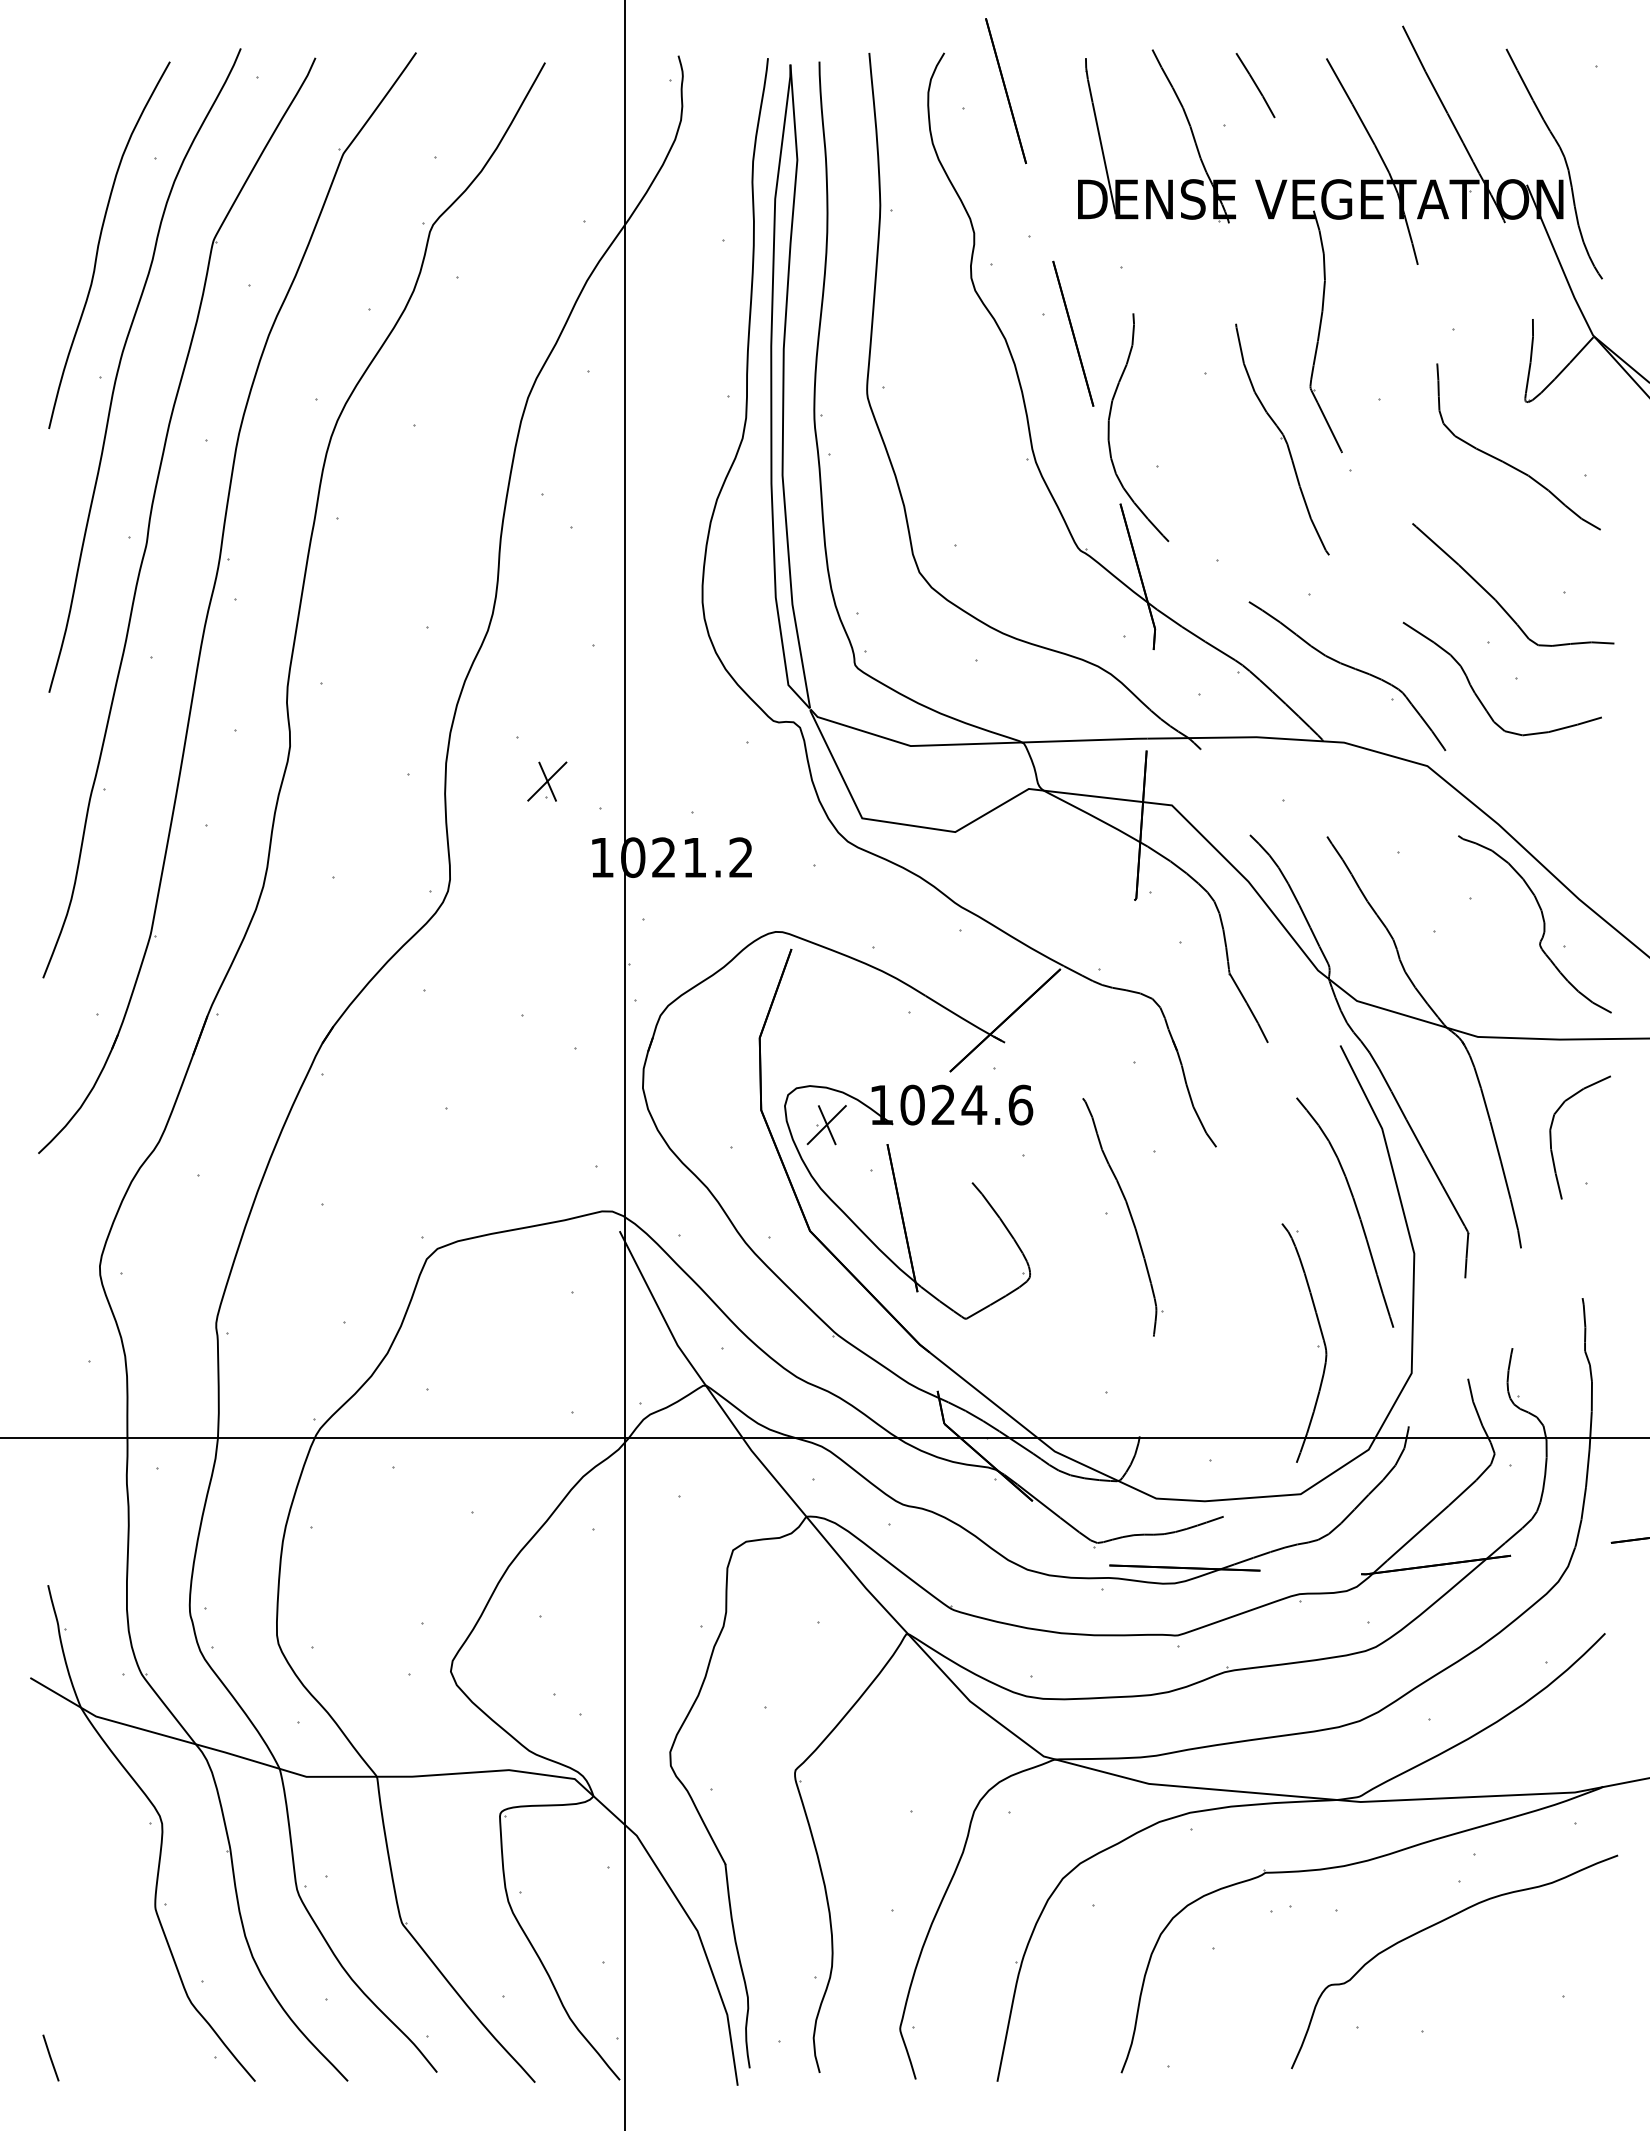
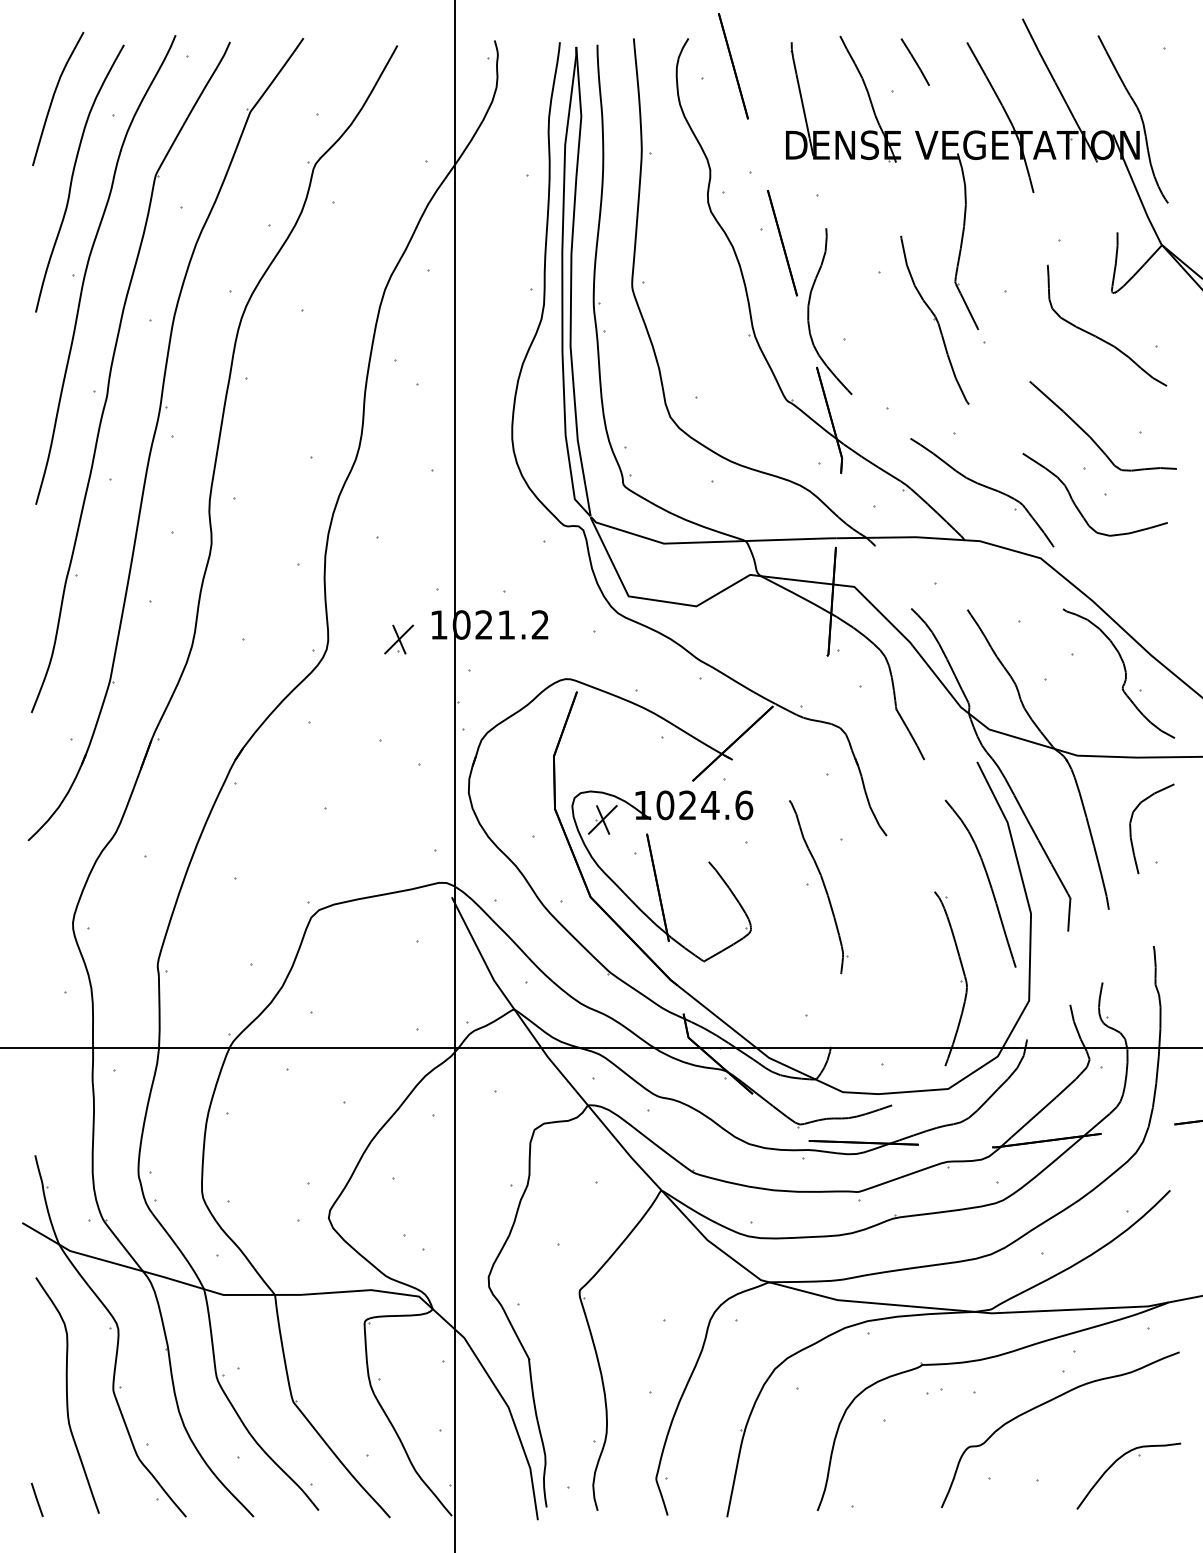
curve: (73, 134) -> (53, 97), added
part: (547, 781) -> (399, 639), moved
curve: (92, 1914) -> (67, 1395), added
curve: (1530, 2006) -> (1115, 1462), added

